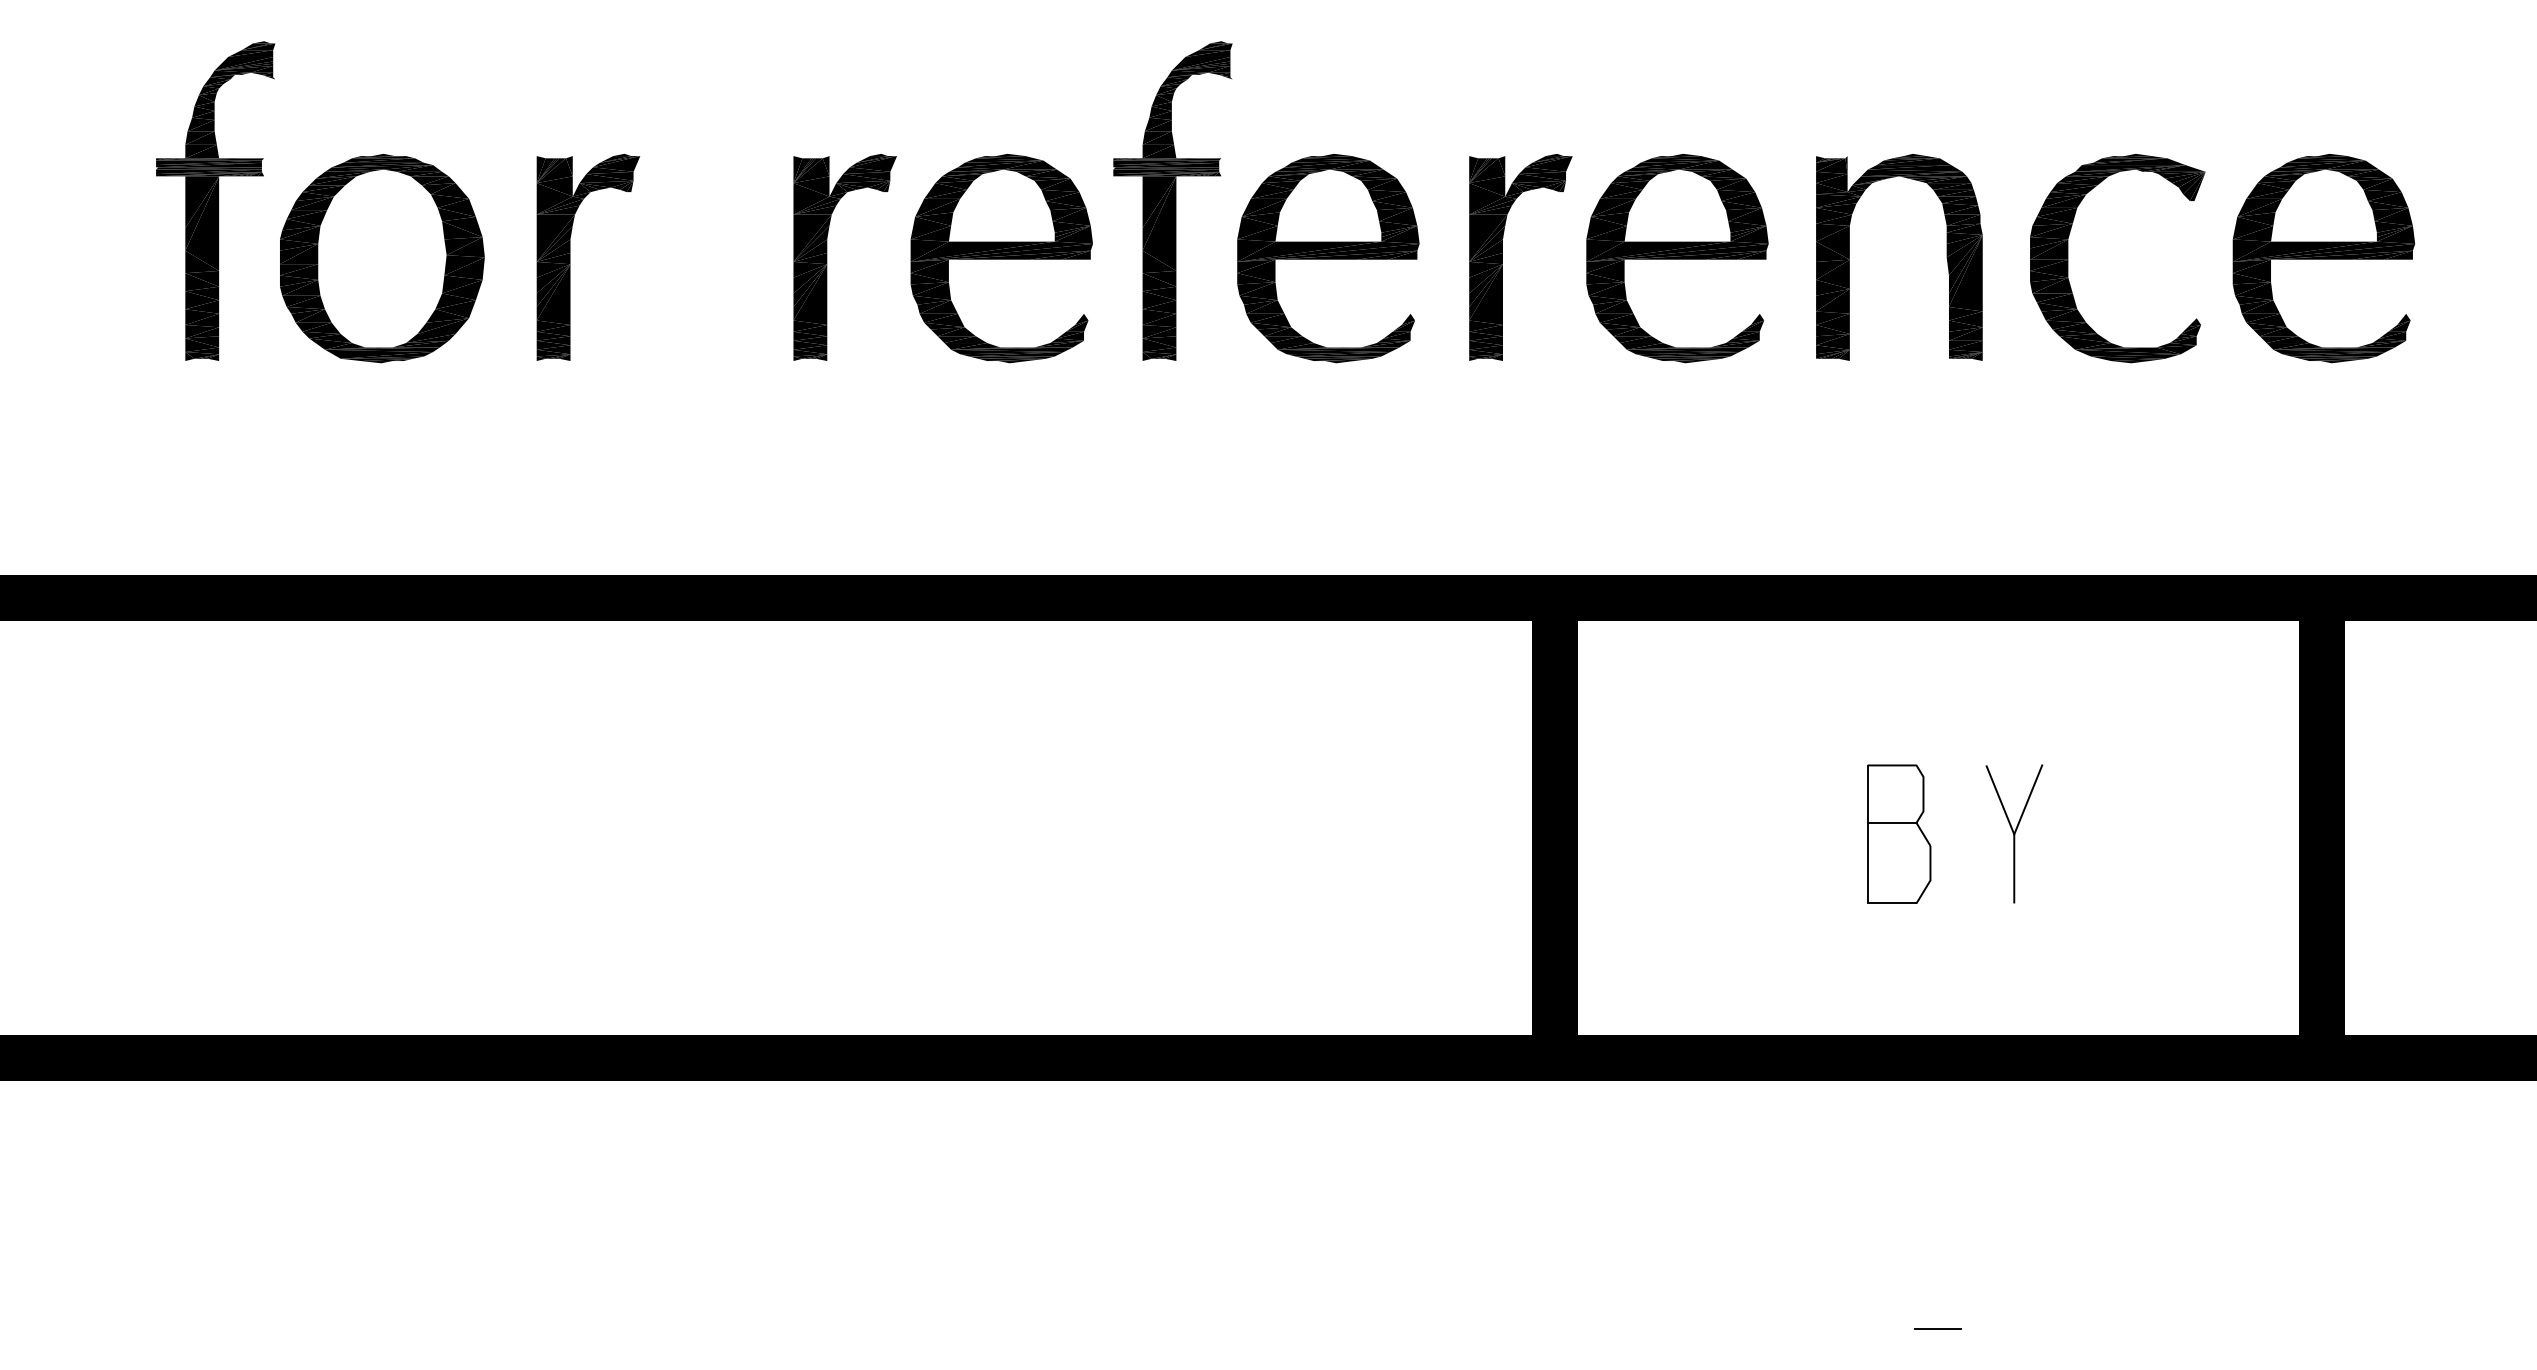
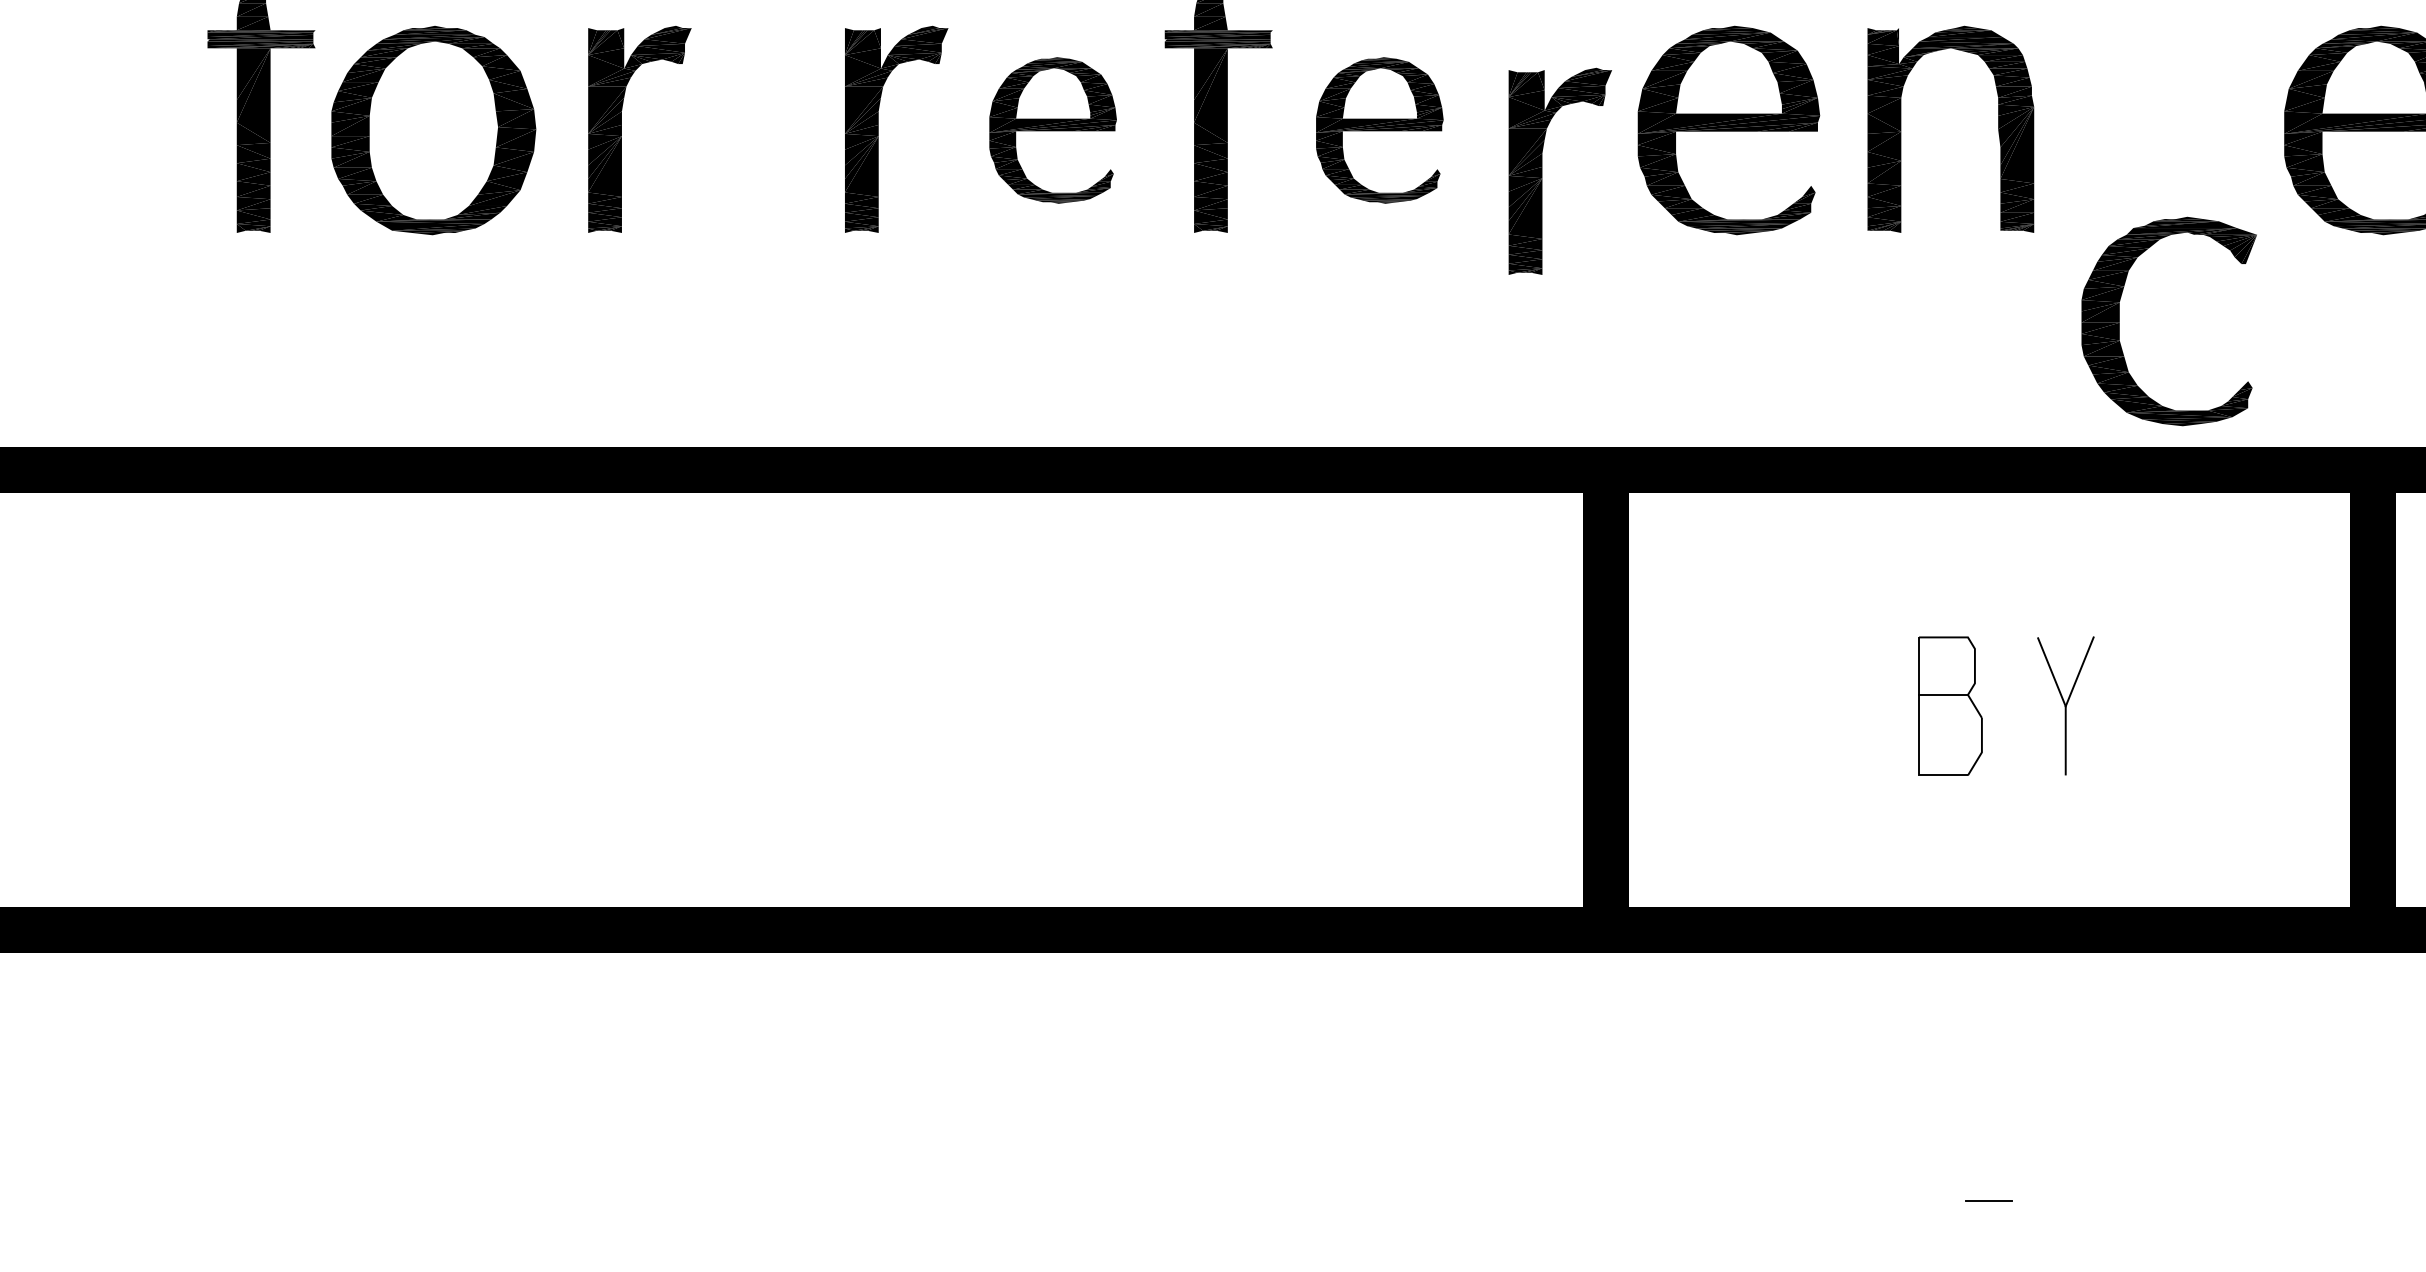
part: (1502, 257) -> (1541, 171), moved
part: (1001, 258) -> (1052, 130), size x0.7
part: (1328, 258) -> (1379, 130), size x0.7
part: (2068, 258) -> (2119, 321), moved

